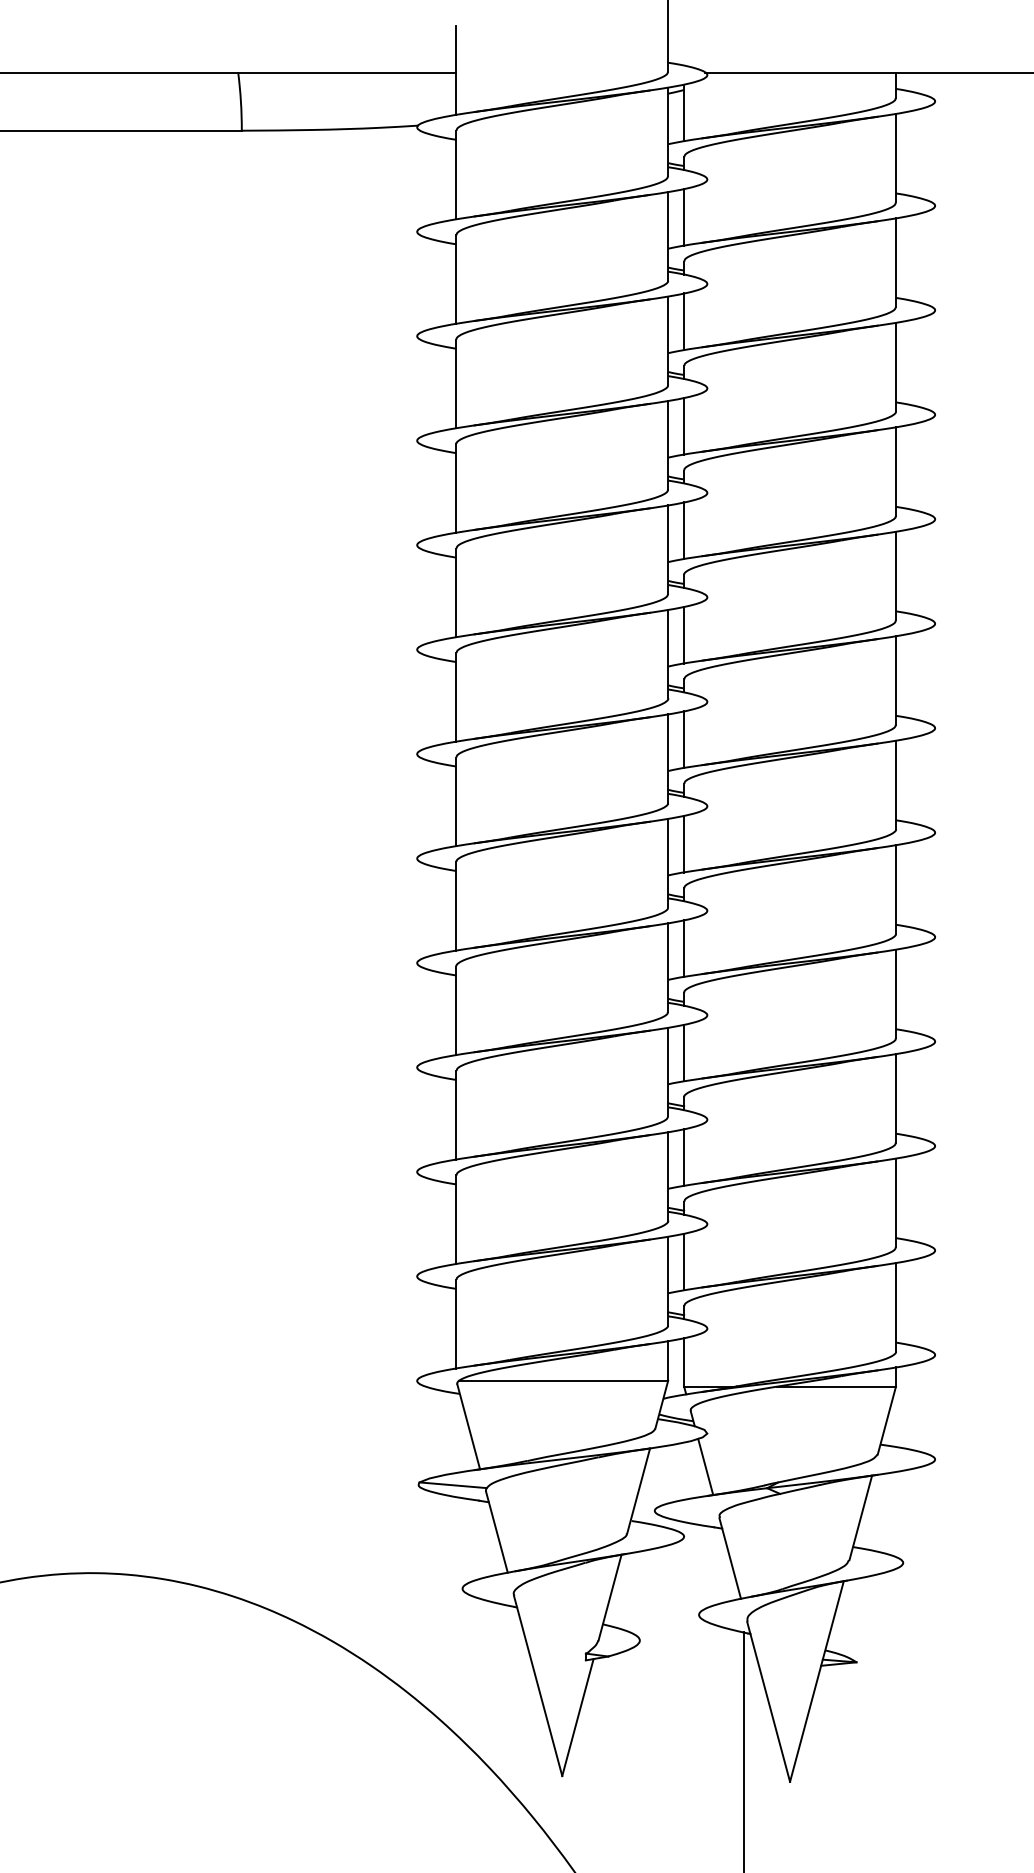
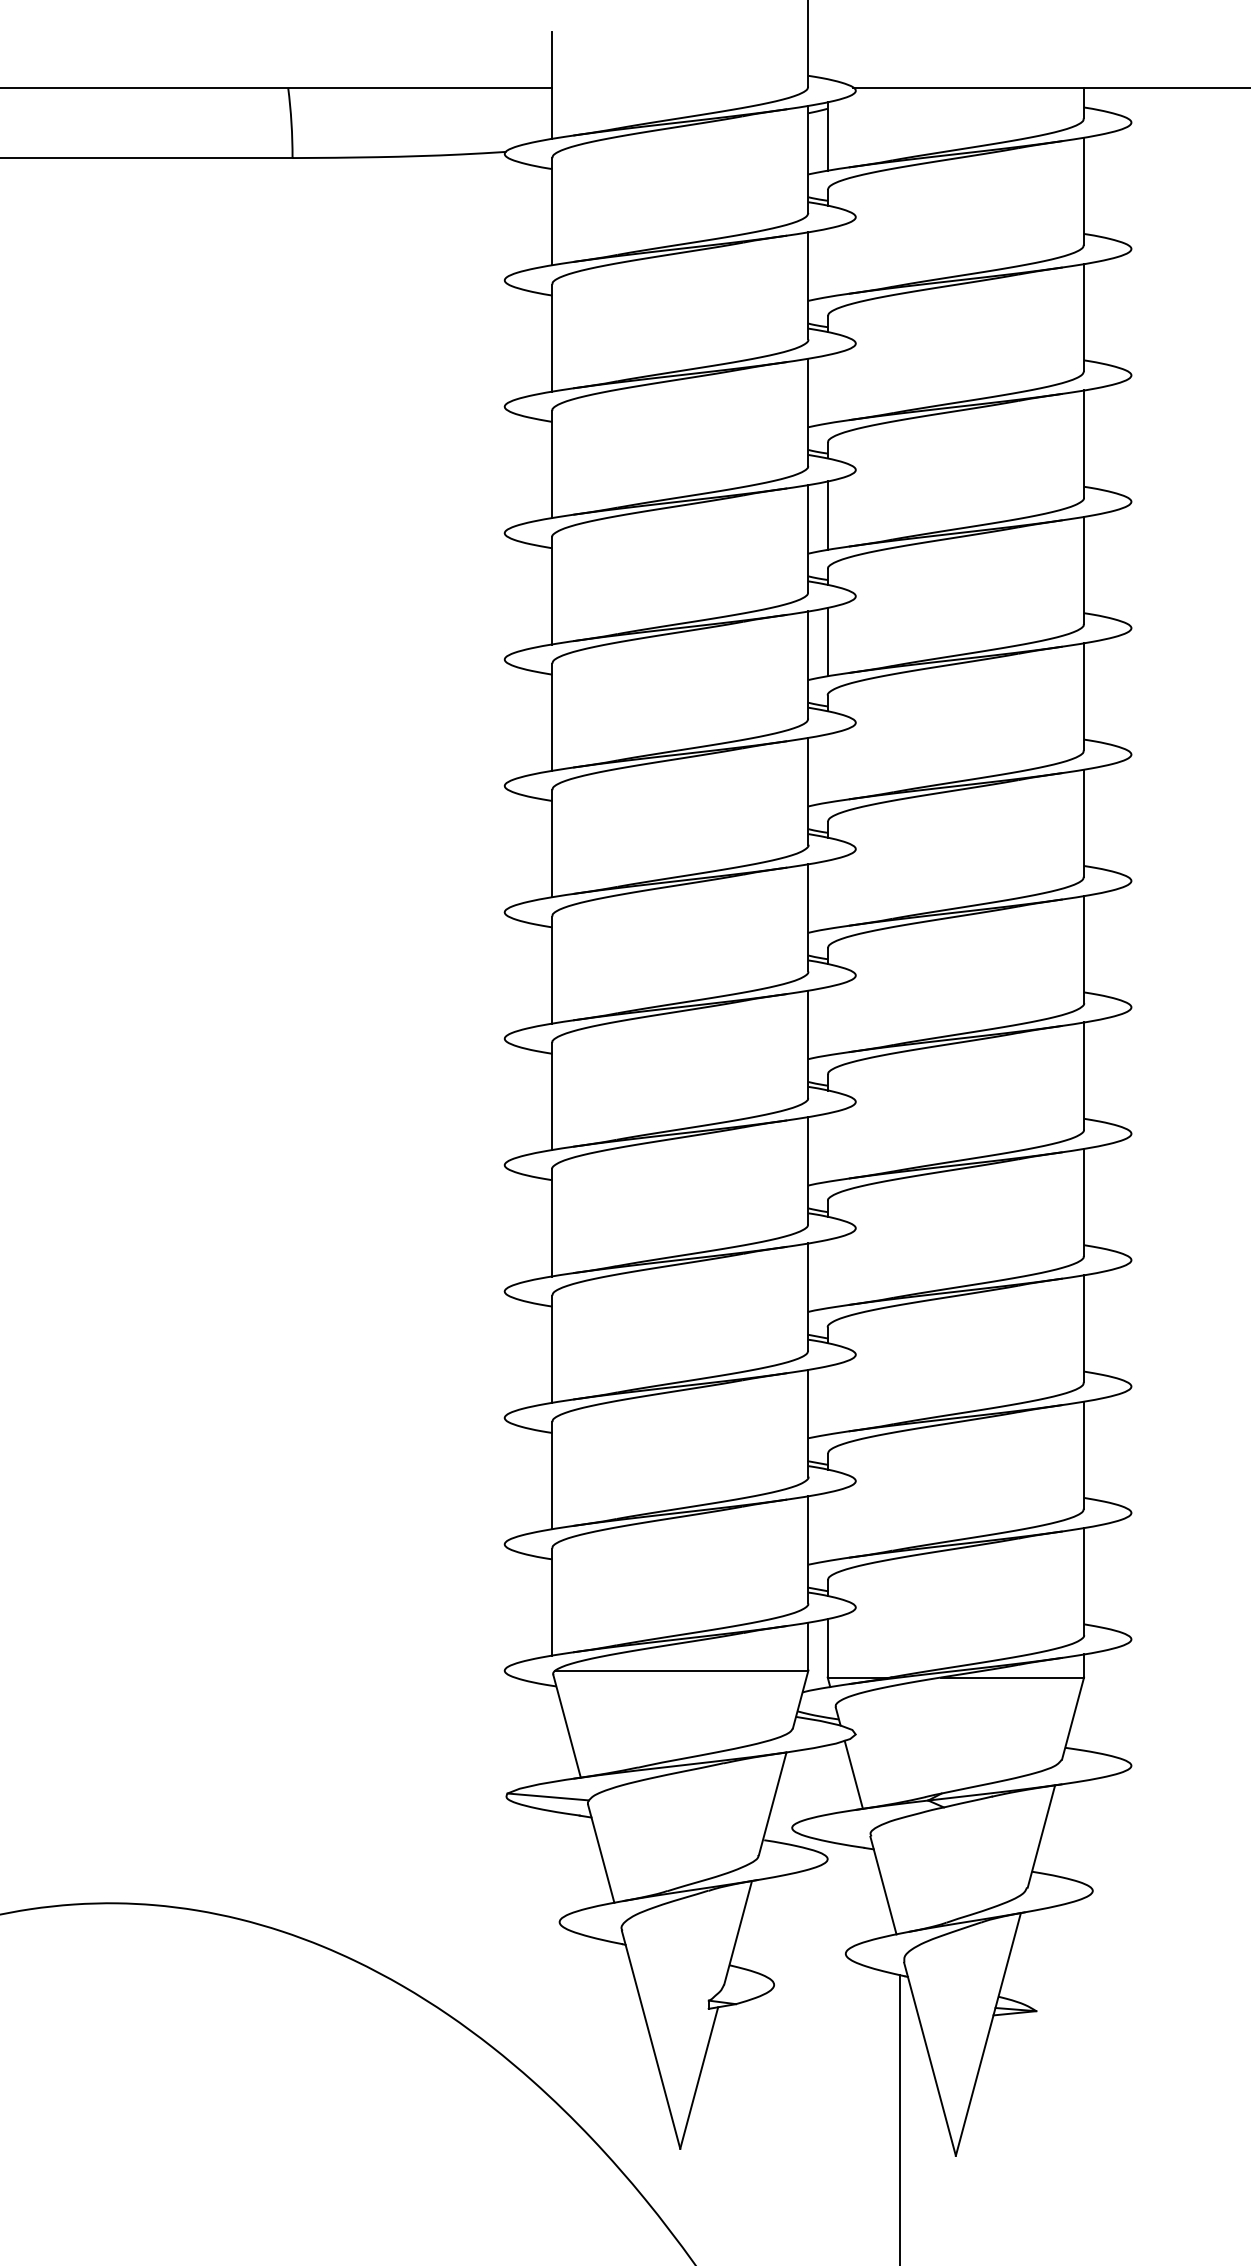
line: (683, 217) -> (827, 262), removed
line: (683, 321) -> (827, 389), removed
line: (683, 635) -> (827, 768), removed
line: (683, 739) -> (827, 894), removed
line: (683, 844) -> (827, 1021), removed
line: (683, 948) -> (827, 1147), removed
line: (683, 1052) -> (827, 1273), removed
line: (683, 1157) -> (827, 1400), removed
line: (683, 1261) -> (827, 1526), removed

